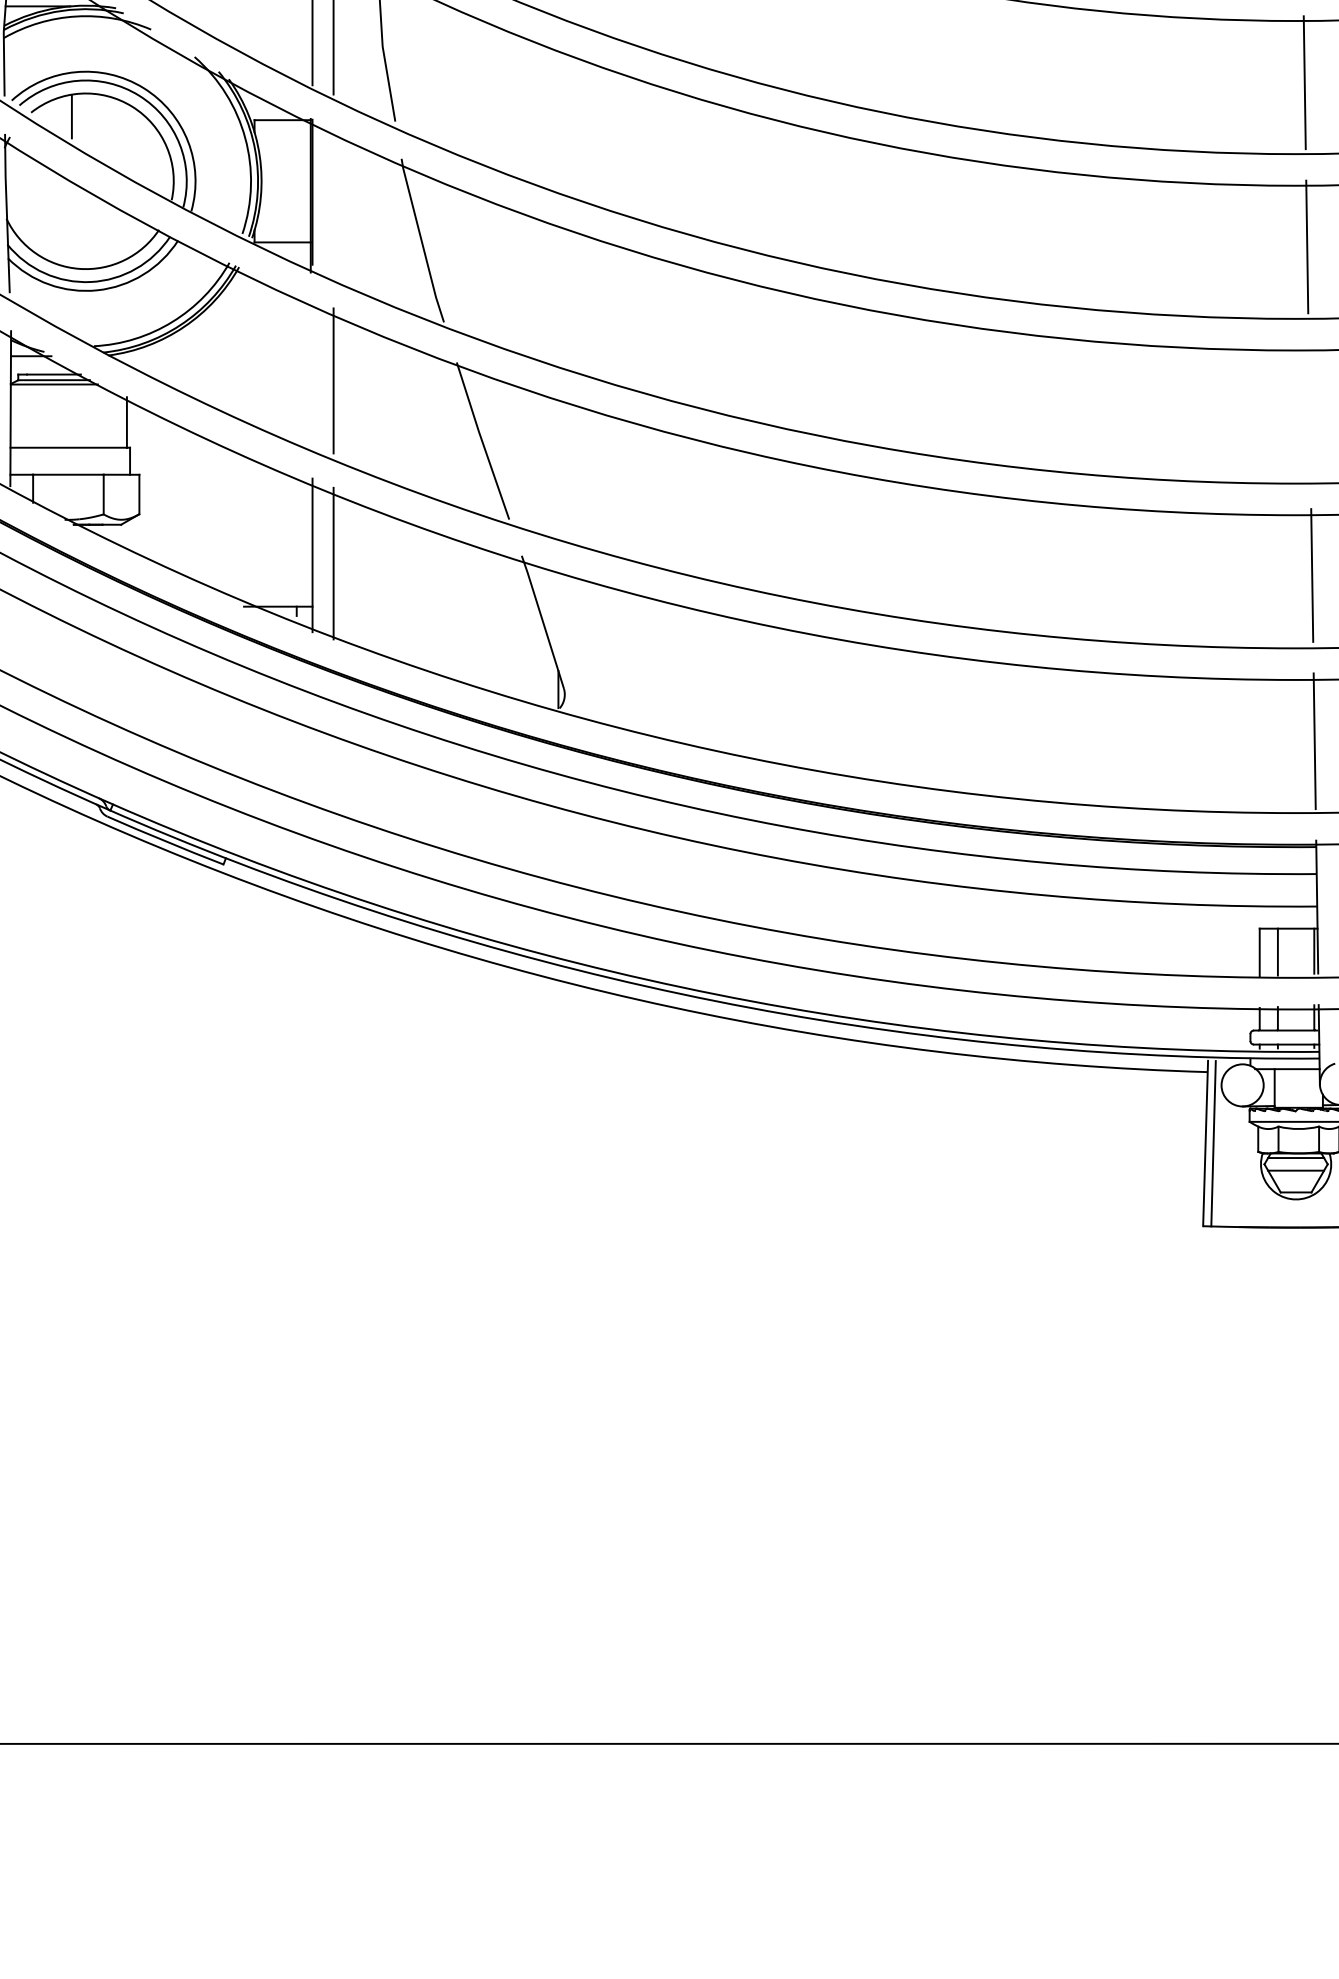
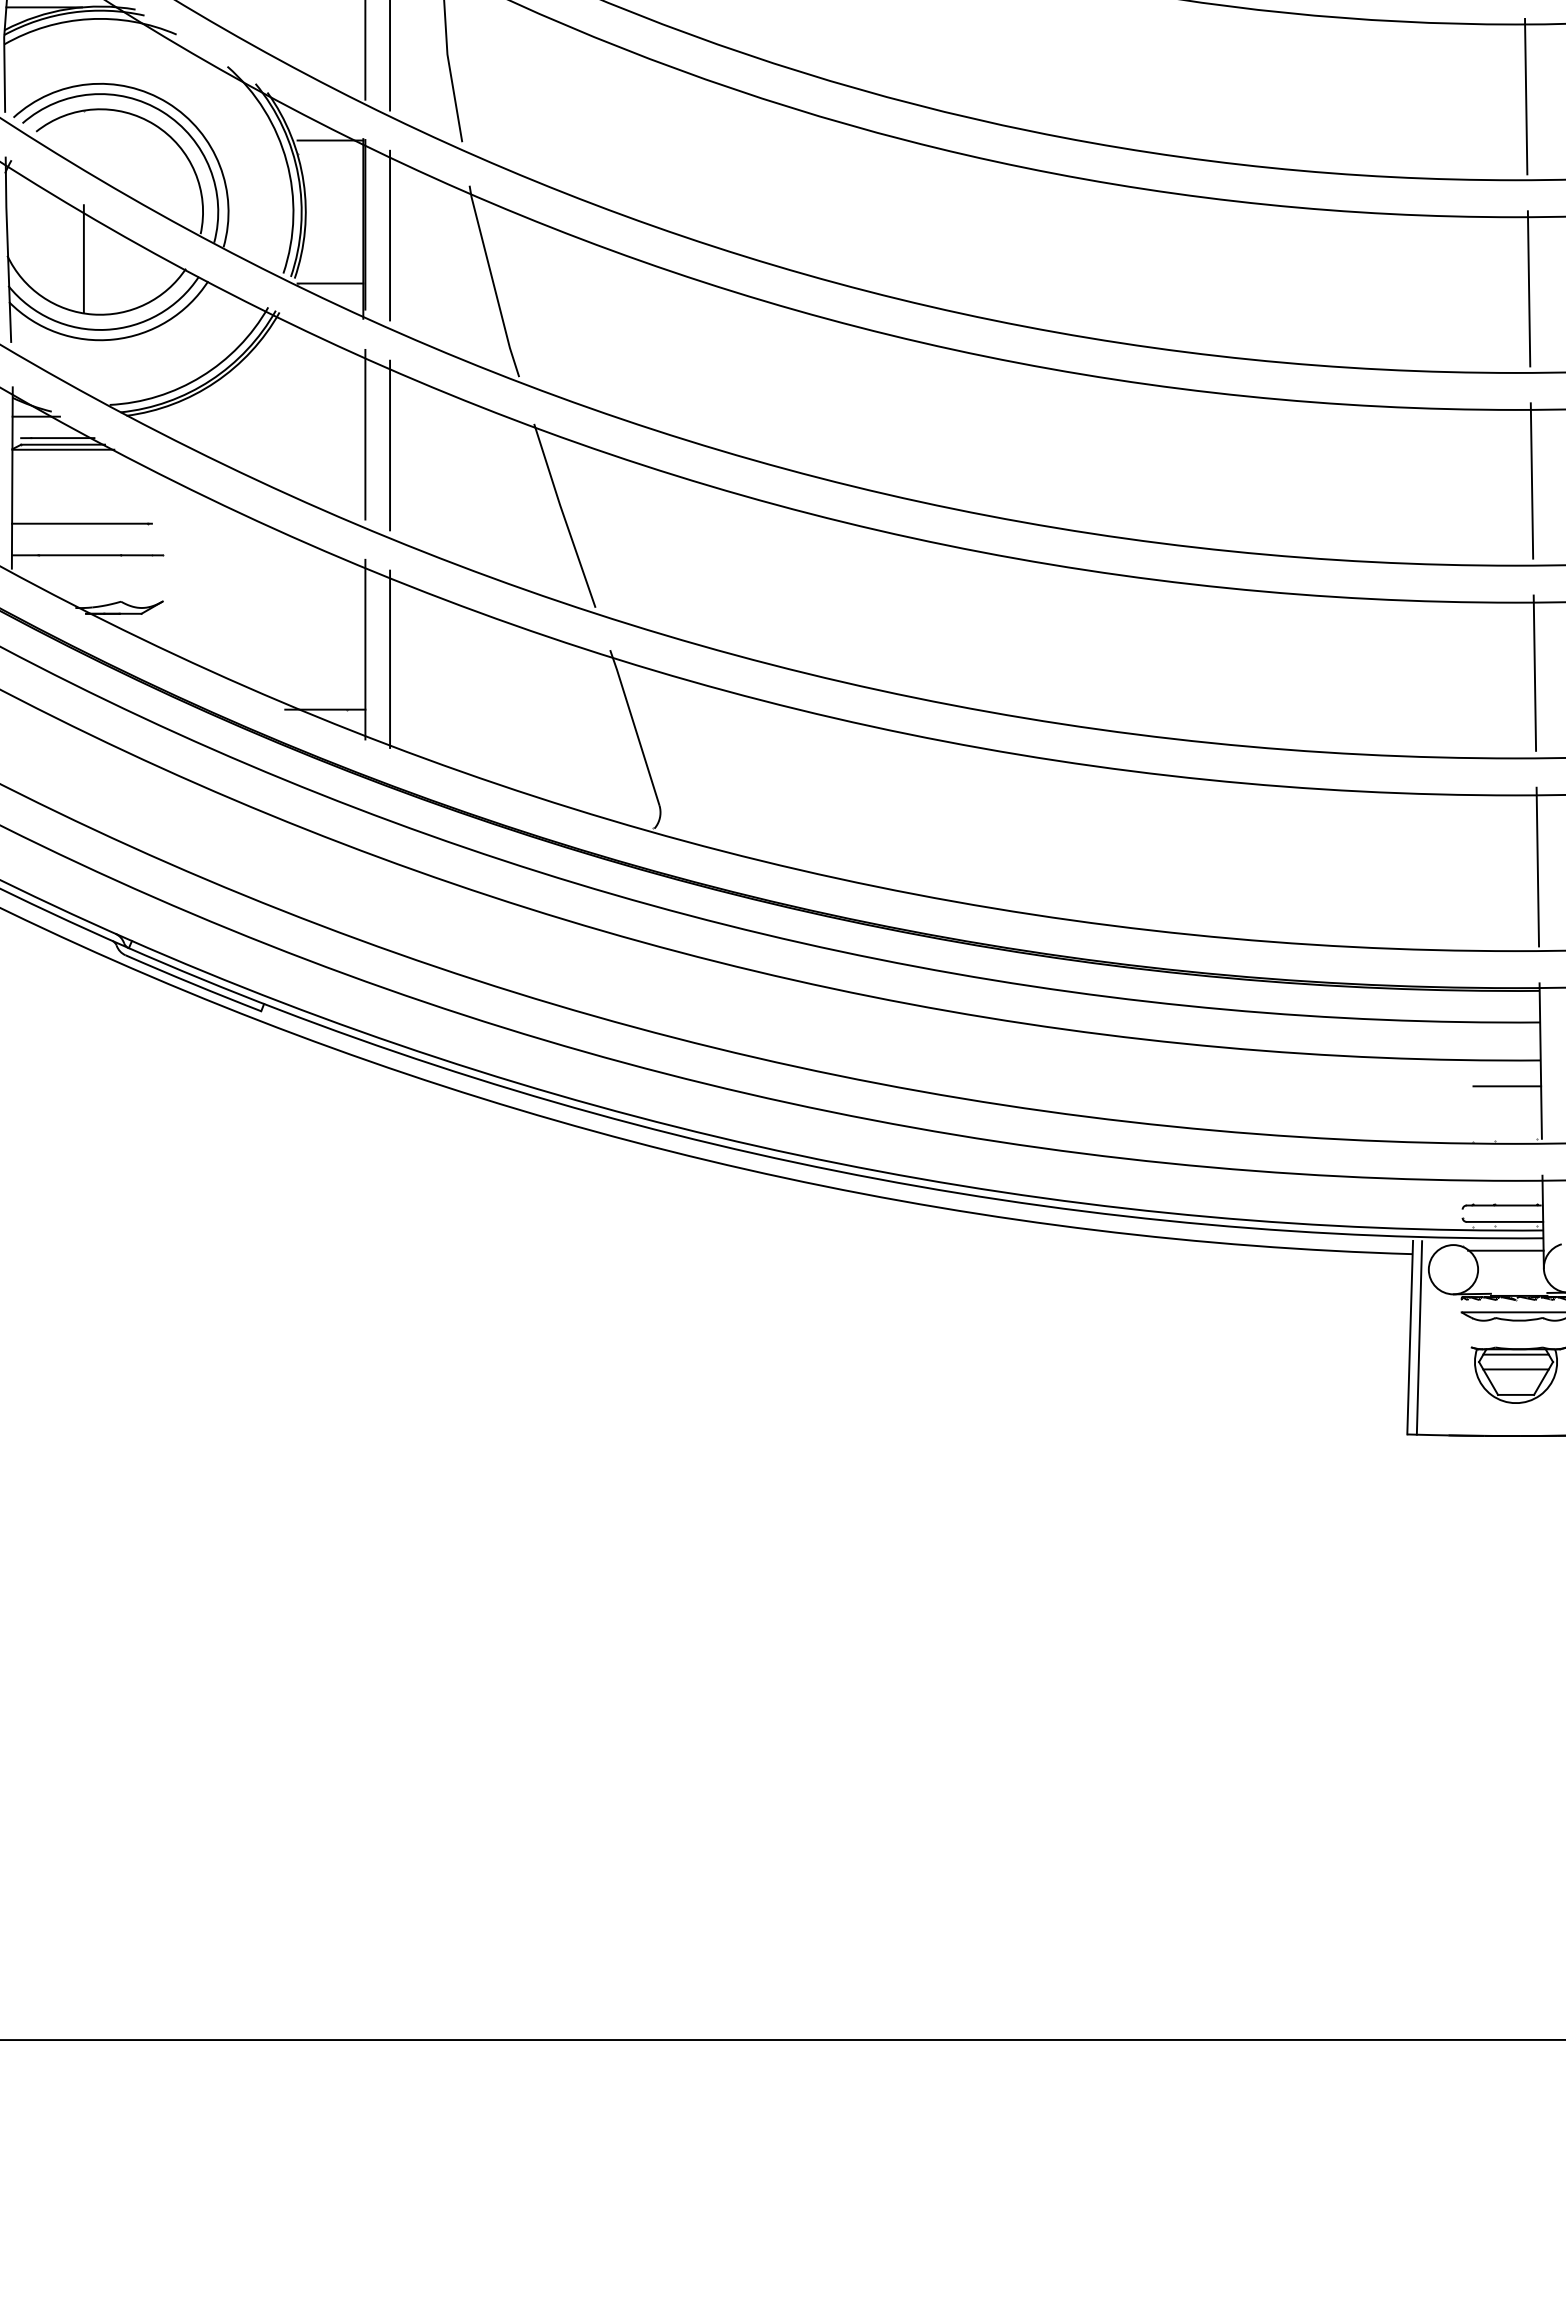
line: (333, 201) -> (390, 235), added
line: (71, 221) -> (83, 258), added
line: (312, 371) -> (365, 434), added
line: (1309, 410) -> (1531, 480), added

